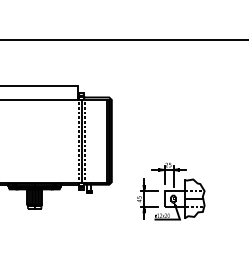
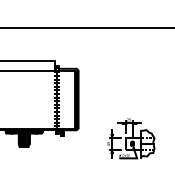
part: (171, 191) -> (131, 138), moved

